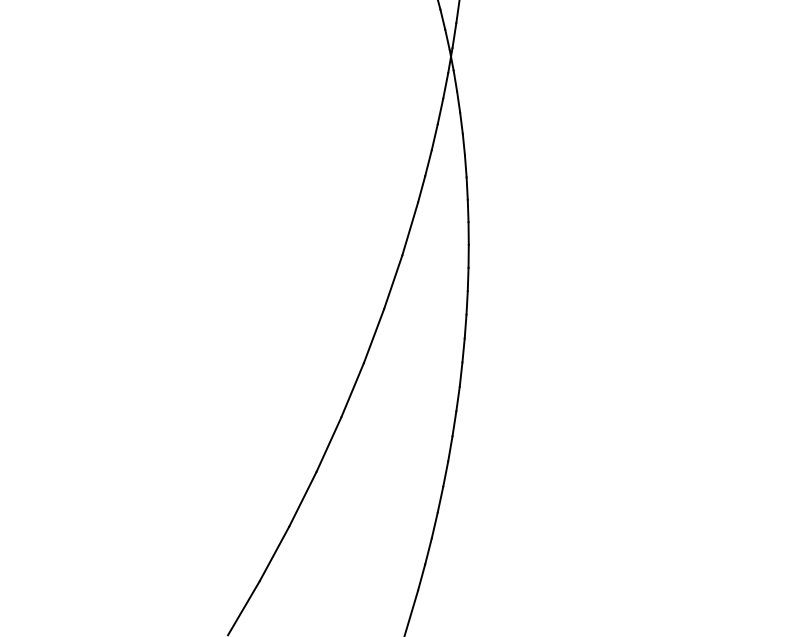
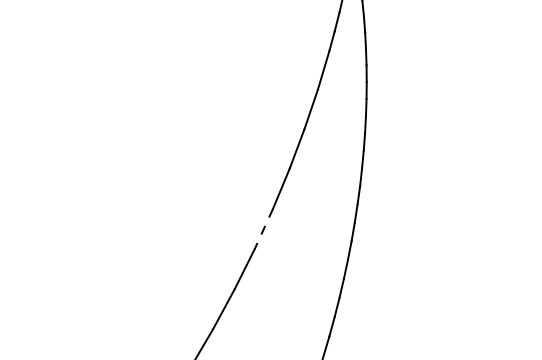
line: (328, 444) -> (263, 228), solid -> dashed

